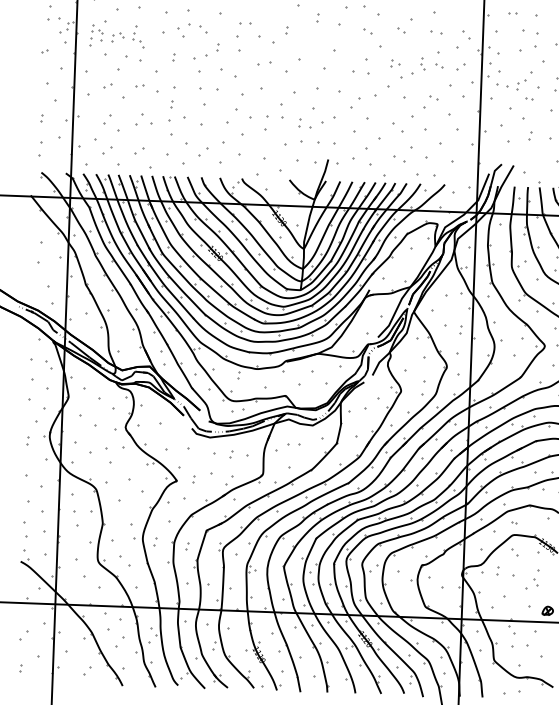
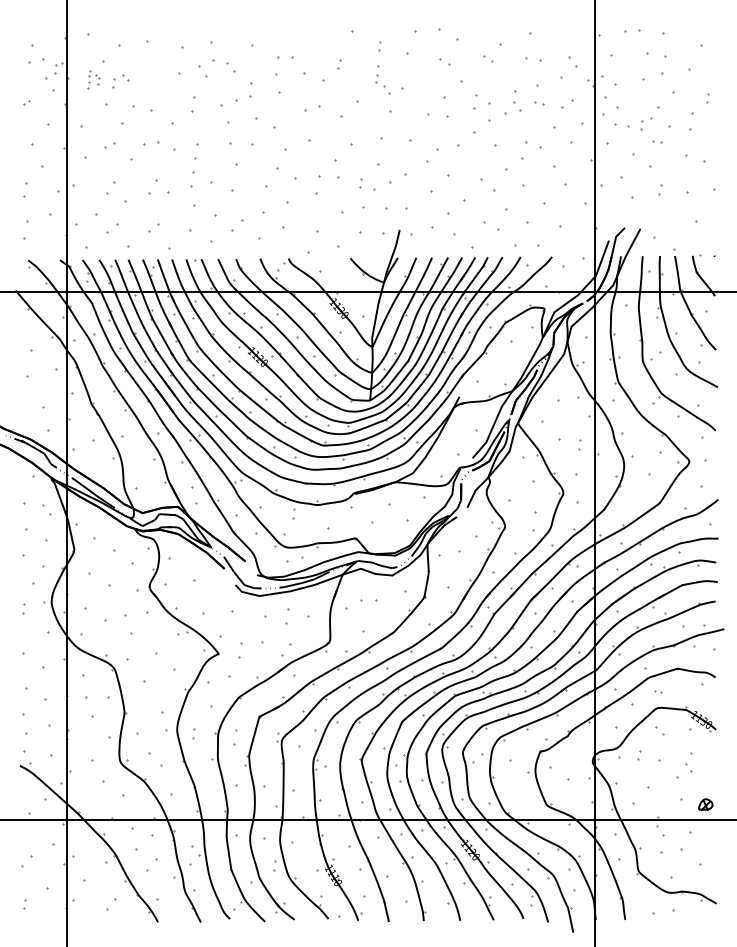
part: (512, 12) -> (631, 30), size x1.6
part: (96, 35) -> (93, 79), size x0.7
part: (138, 36) -> (382, 79), moved
part: (218, 47) -> (251, 89), size x1.6
part: (173, 57) -> (193, 104), size x1.6
part: (394, 63) -> (481, 102), size x1.6
part: (422, 63) -> (517, 101), size x1.4
part: (139, 85) -> (151, 143), size x1.6
part: (433, 97) -> (533, 144), size x1.6
part: (171, 104) -> (193, 165), size x1.6
part: (41, 118) -> (25, 190), size x1.6
part: (230, 454) -> (287, 616), size x1.6
part: (193, 478) -> (240, 650), size x1.6
part: (186, 545) -> (234, 737), size x1.6

